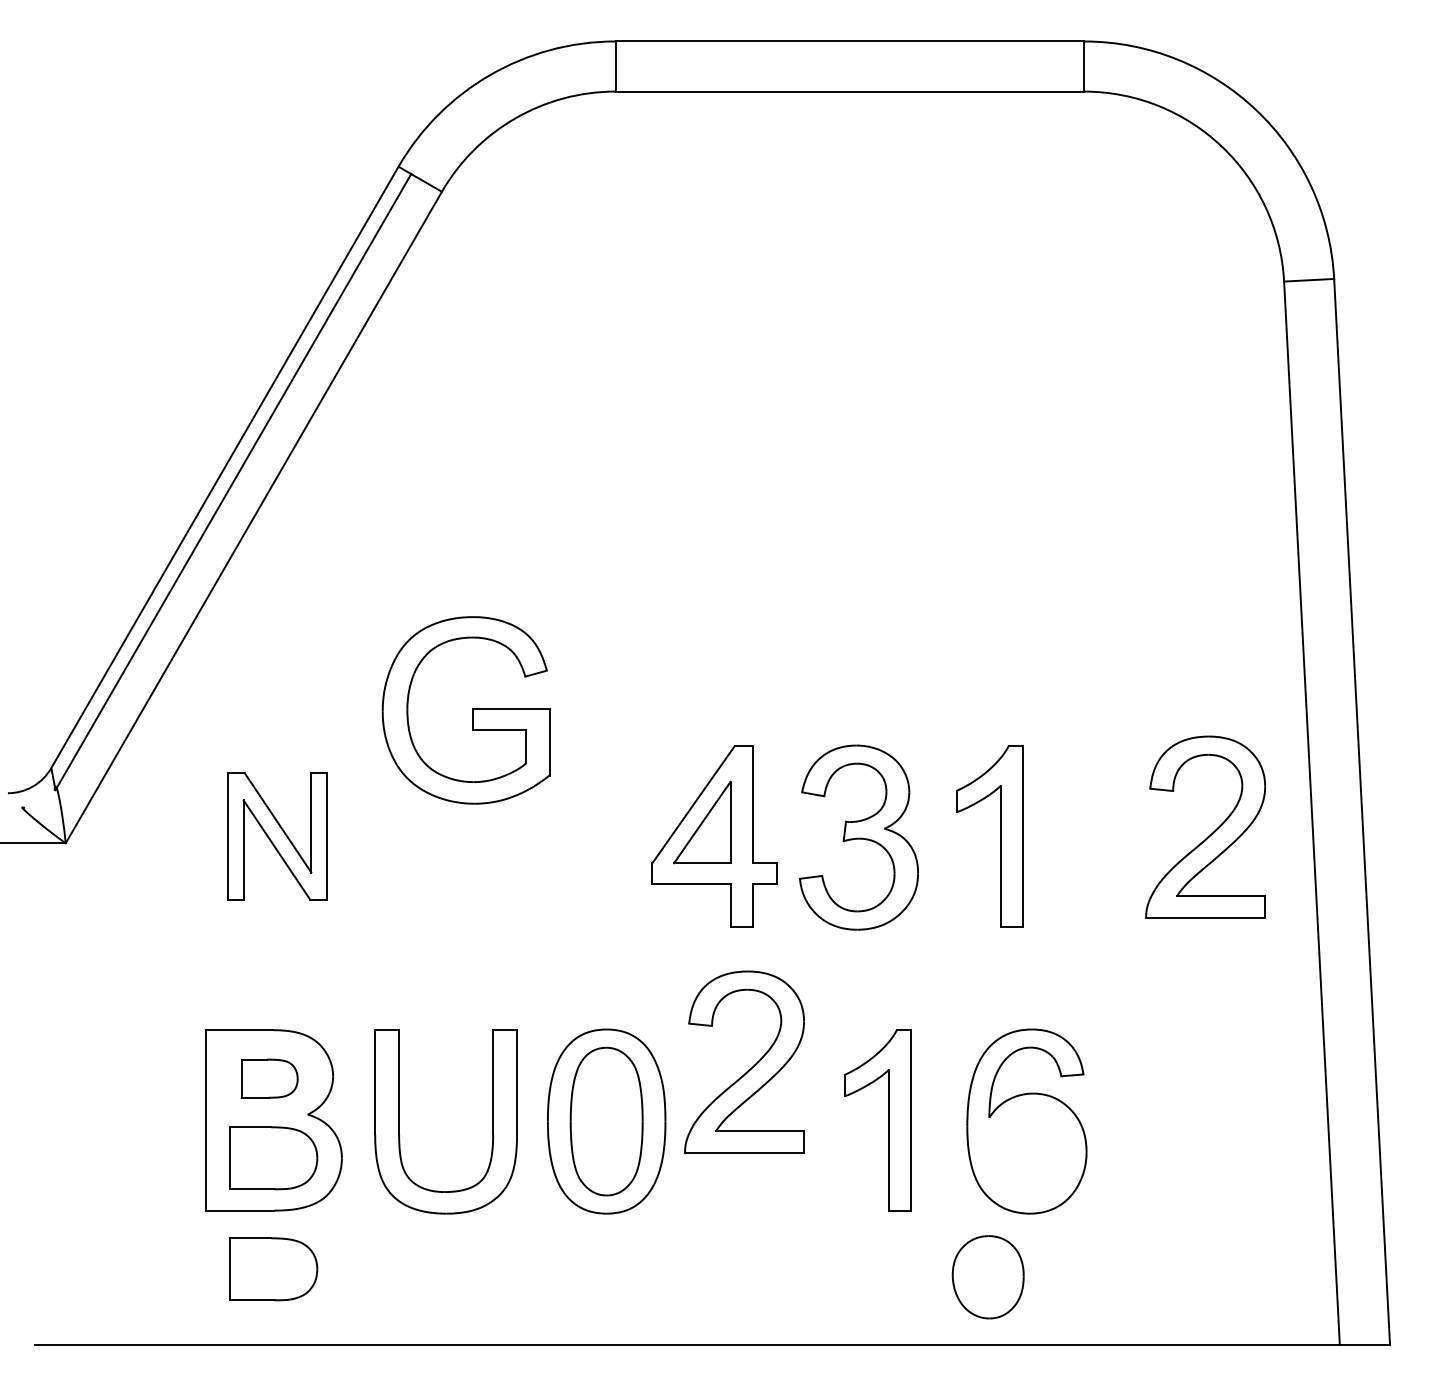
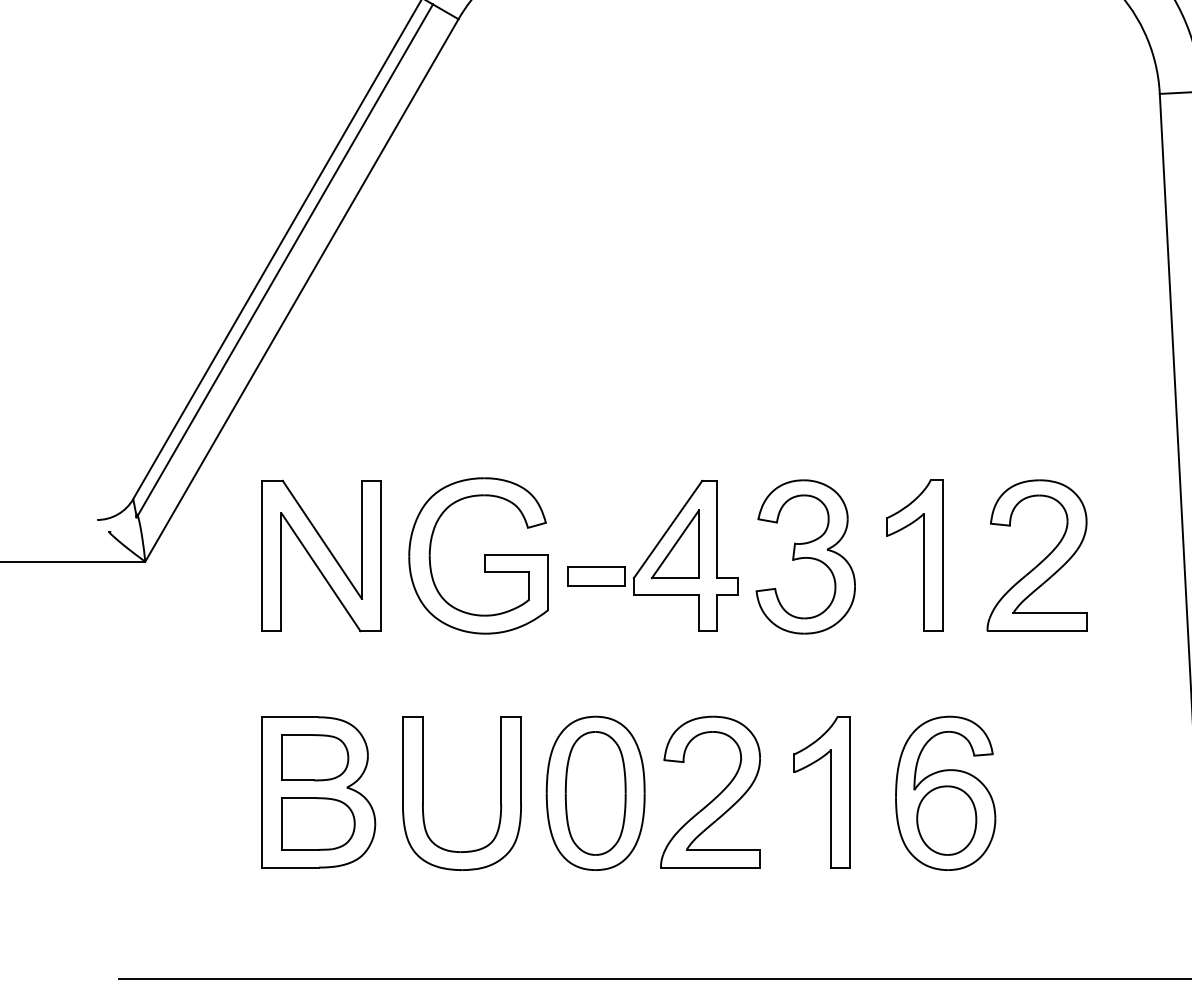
part: (472, 710) -> (483, 556), moved
part: (1212, 832) -> (1042, 560), moved
part: (277, 836) -> (321, 556), size x1.43
part: (606, 861) -> (595, 576), added
part: (748, 1069) -> (713, 798), moved
part: (269, 1078) -> (314, 757), size x1.43
part: (273, 1269) -> (318, 916), removed
part: (987, 1277) -> (946, 820), moved

